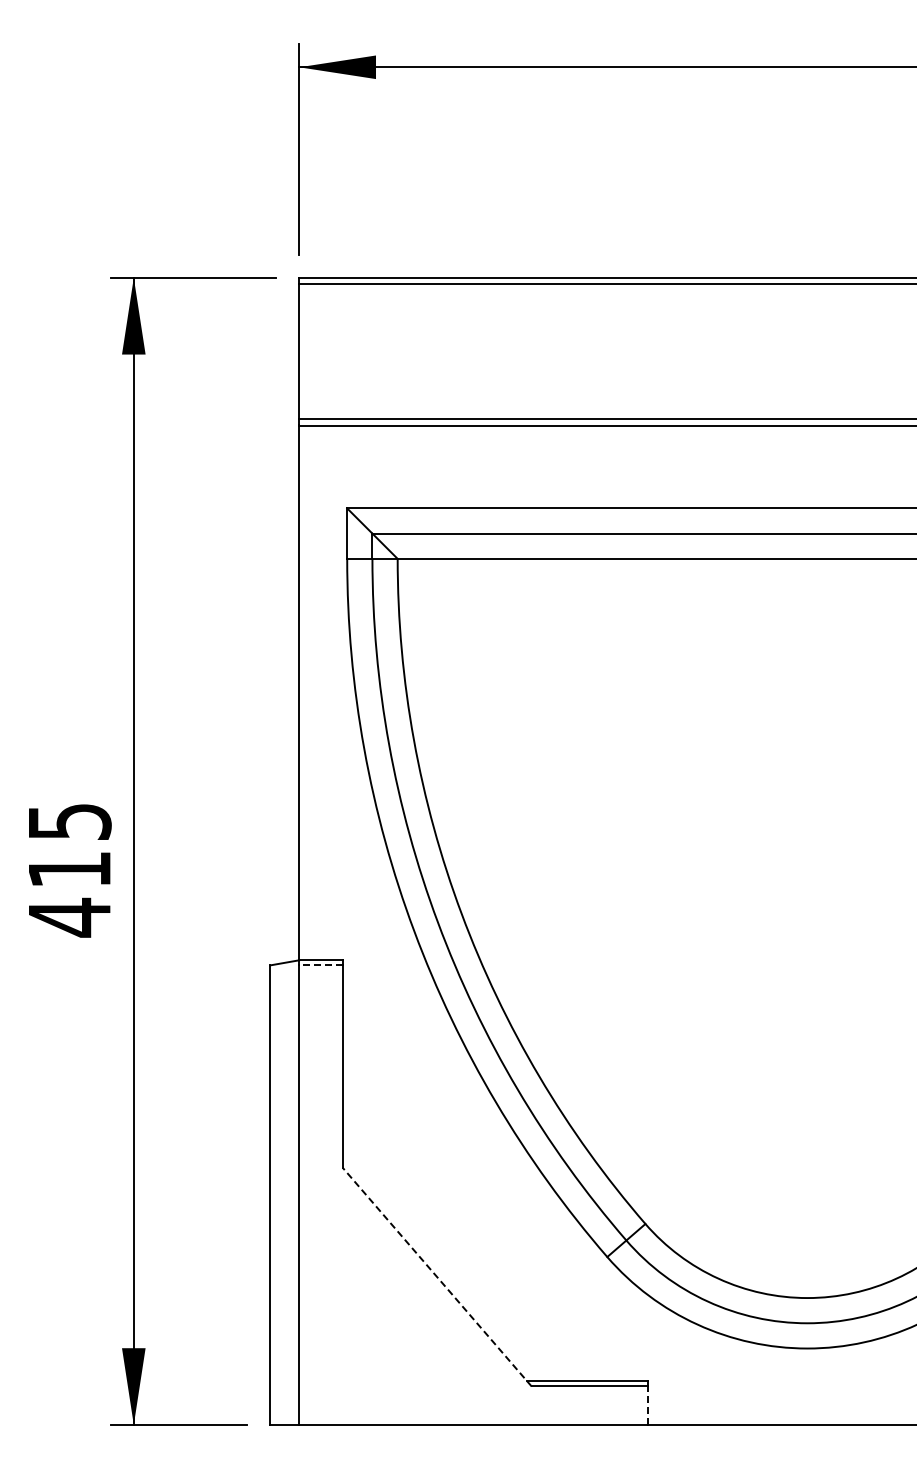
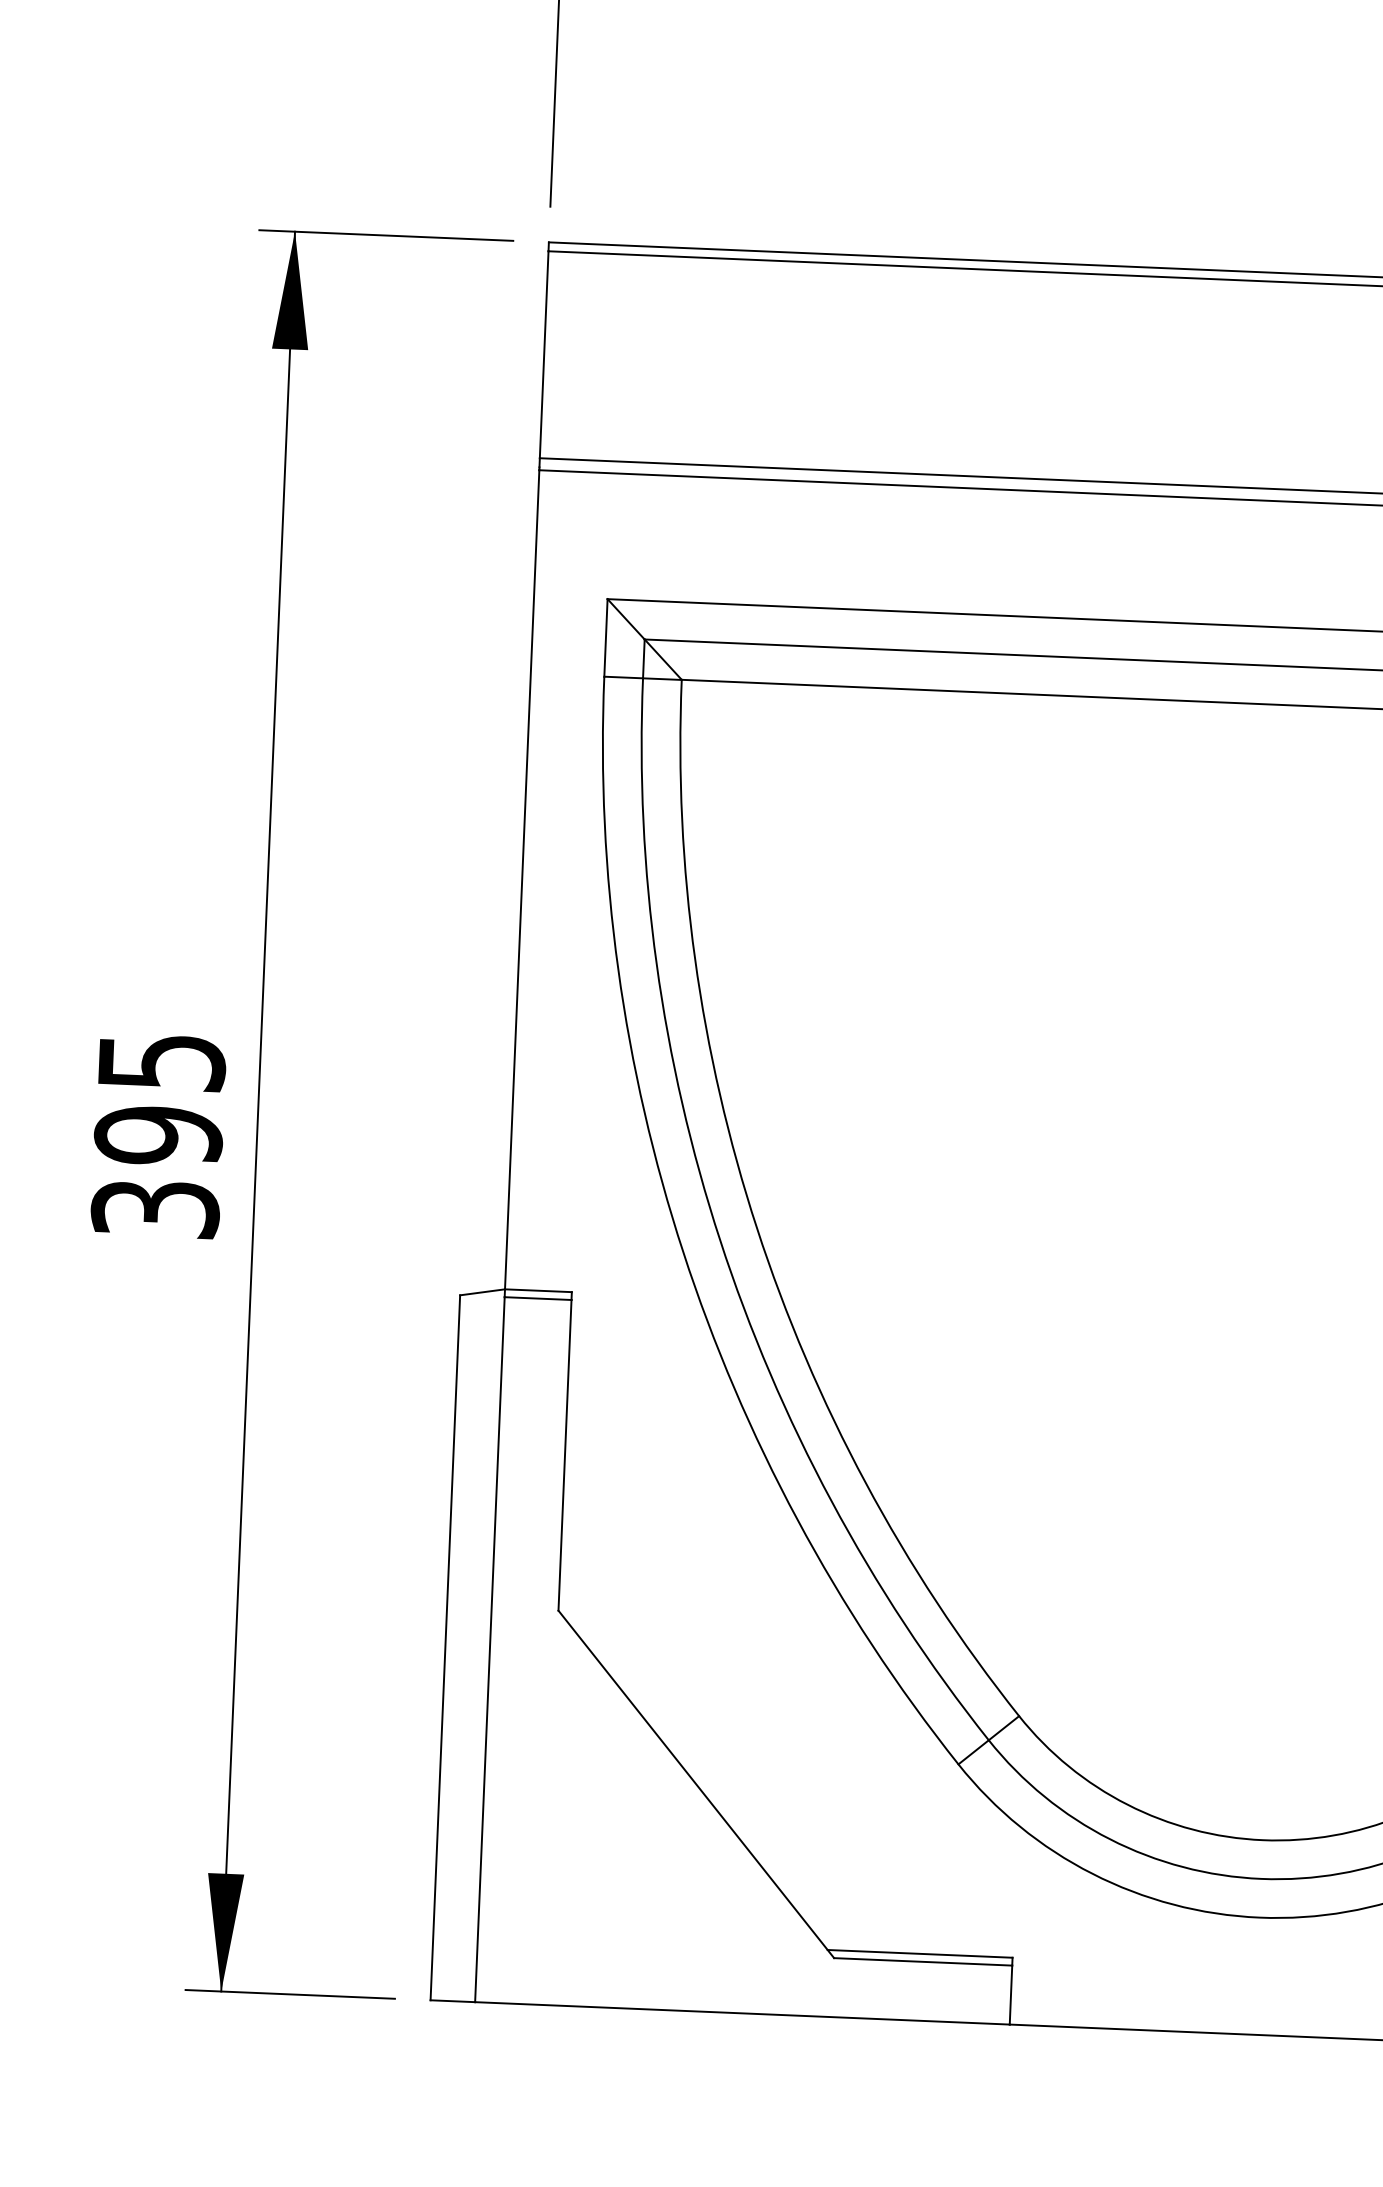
text: (69, 894) -> (156, 1173), 415 -> 395
line: (321, 965) -> (538, 1298), dashed -> solid
line: (436, 1276) -> (695, 1783), dashed -> solid
line: (647, 1405) -> (1010, 1994), dashed -> solid

